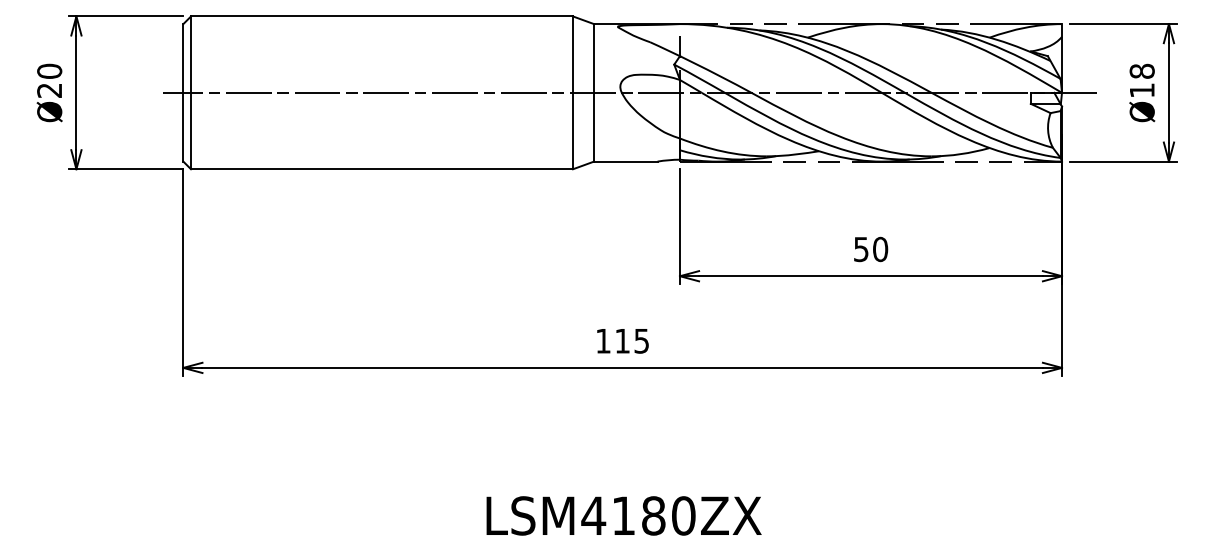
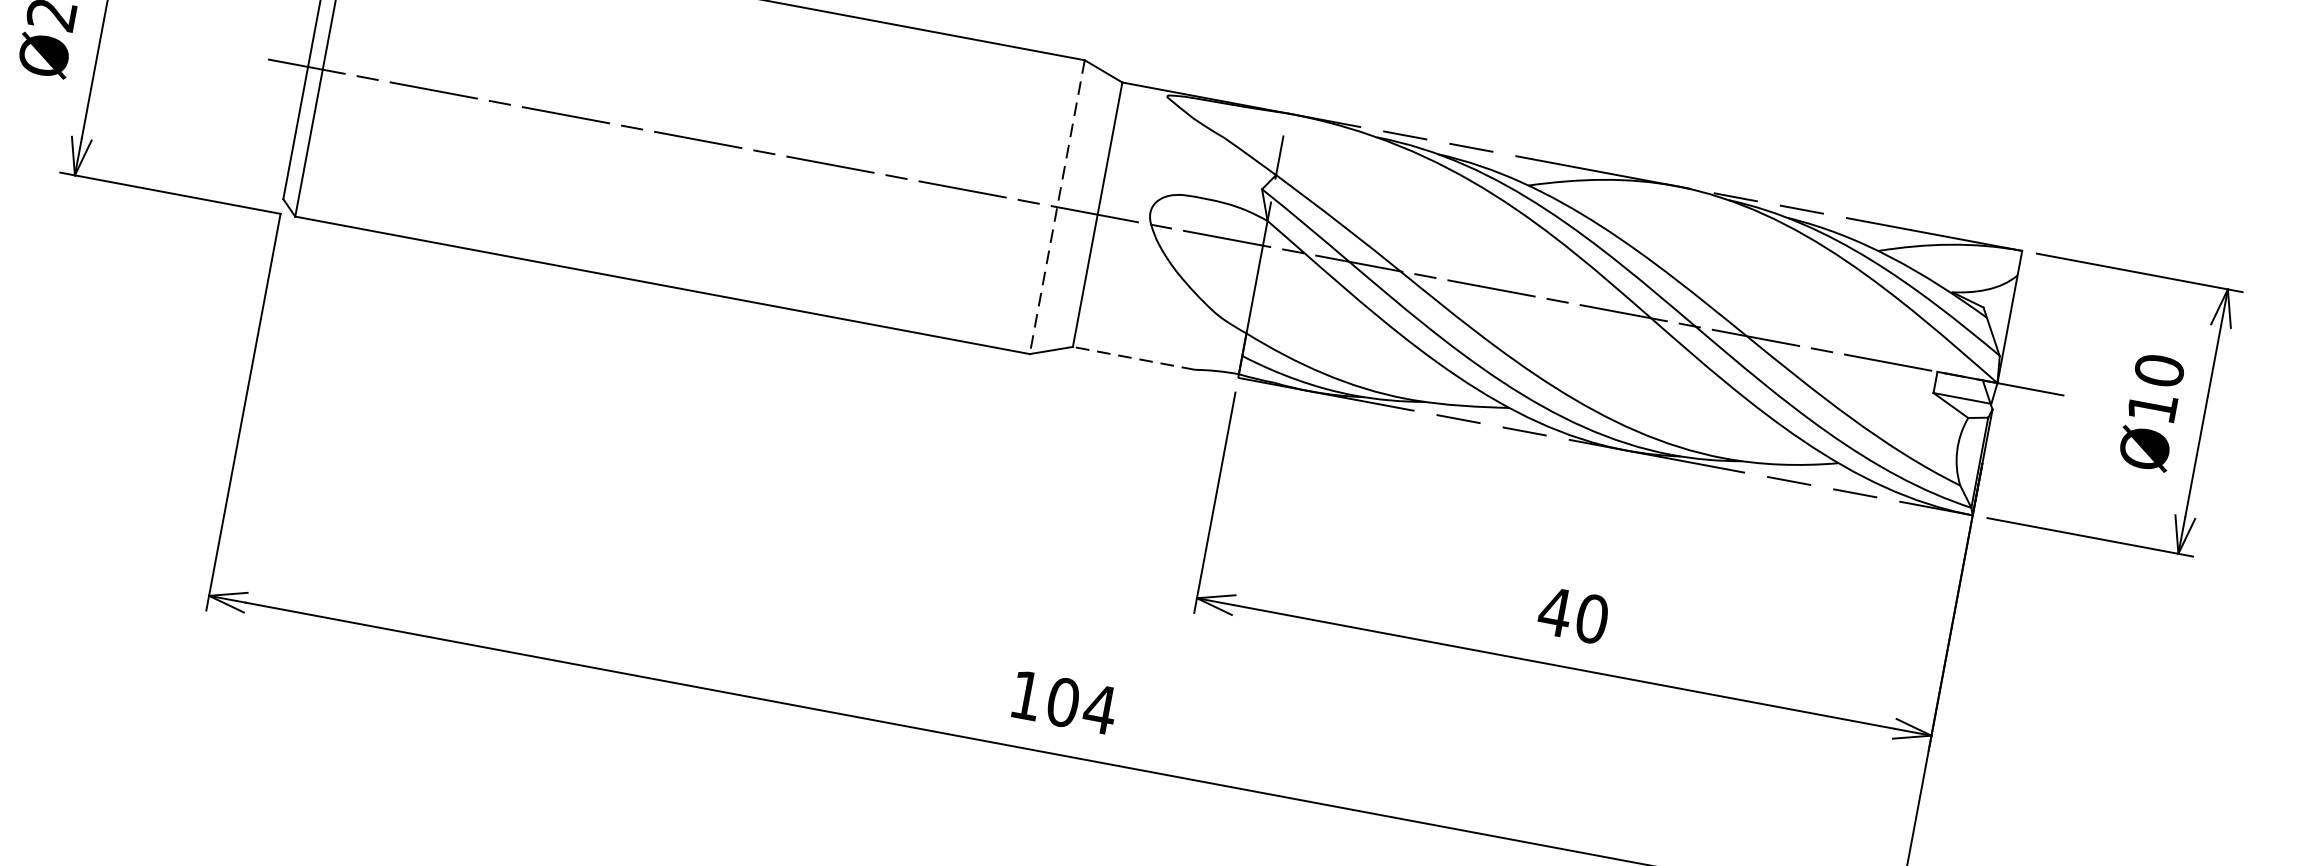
text: (1142, 70) -> (2160, 369), Ø18 -> Ø10
line: (573, 93) -> (1057, 208), solid -> dashed
line: (625, 161) -> (1133, 358), solid -> dashed
text: (861, 249) -> (1555, 612), 50 -> 40
text: (632, 340) -> (1082, 704), 115 -> 104

